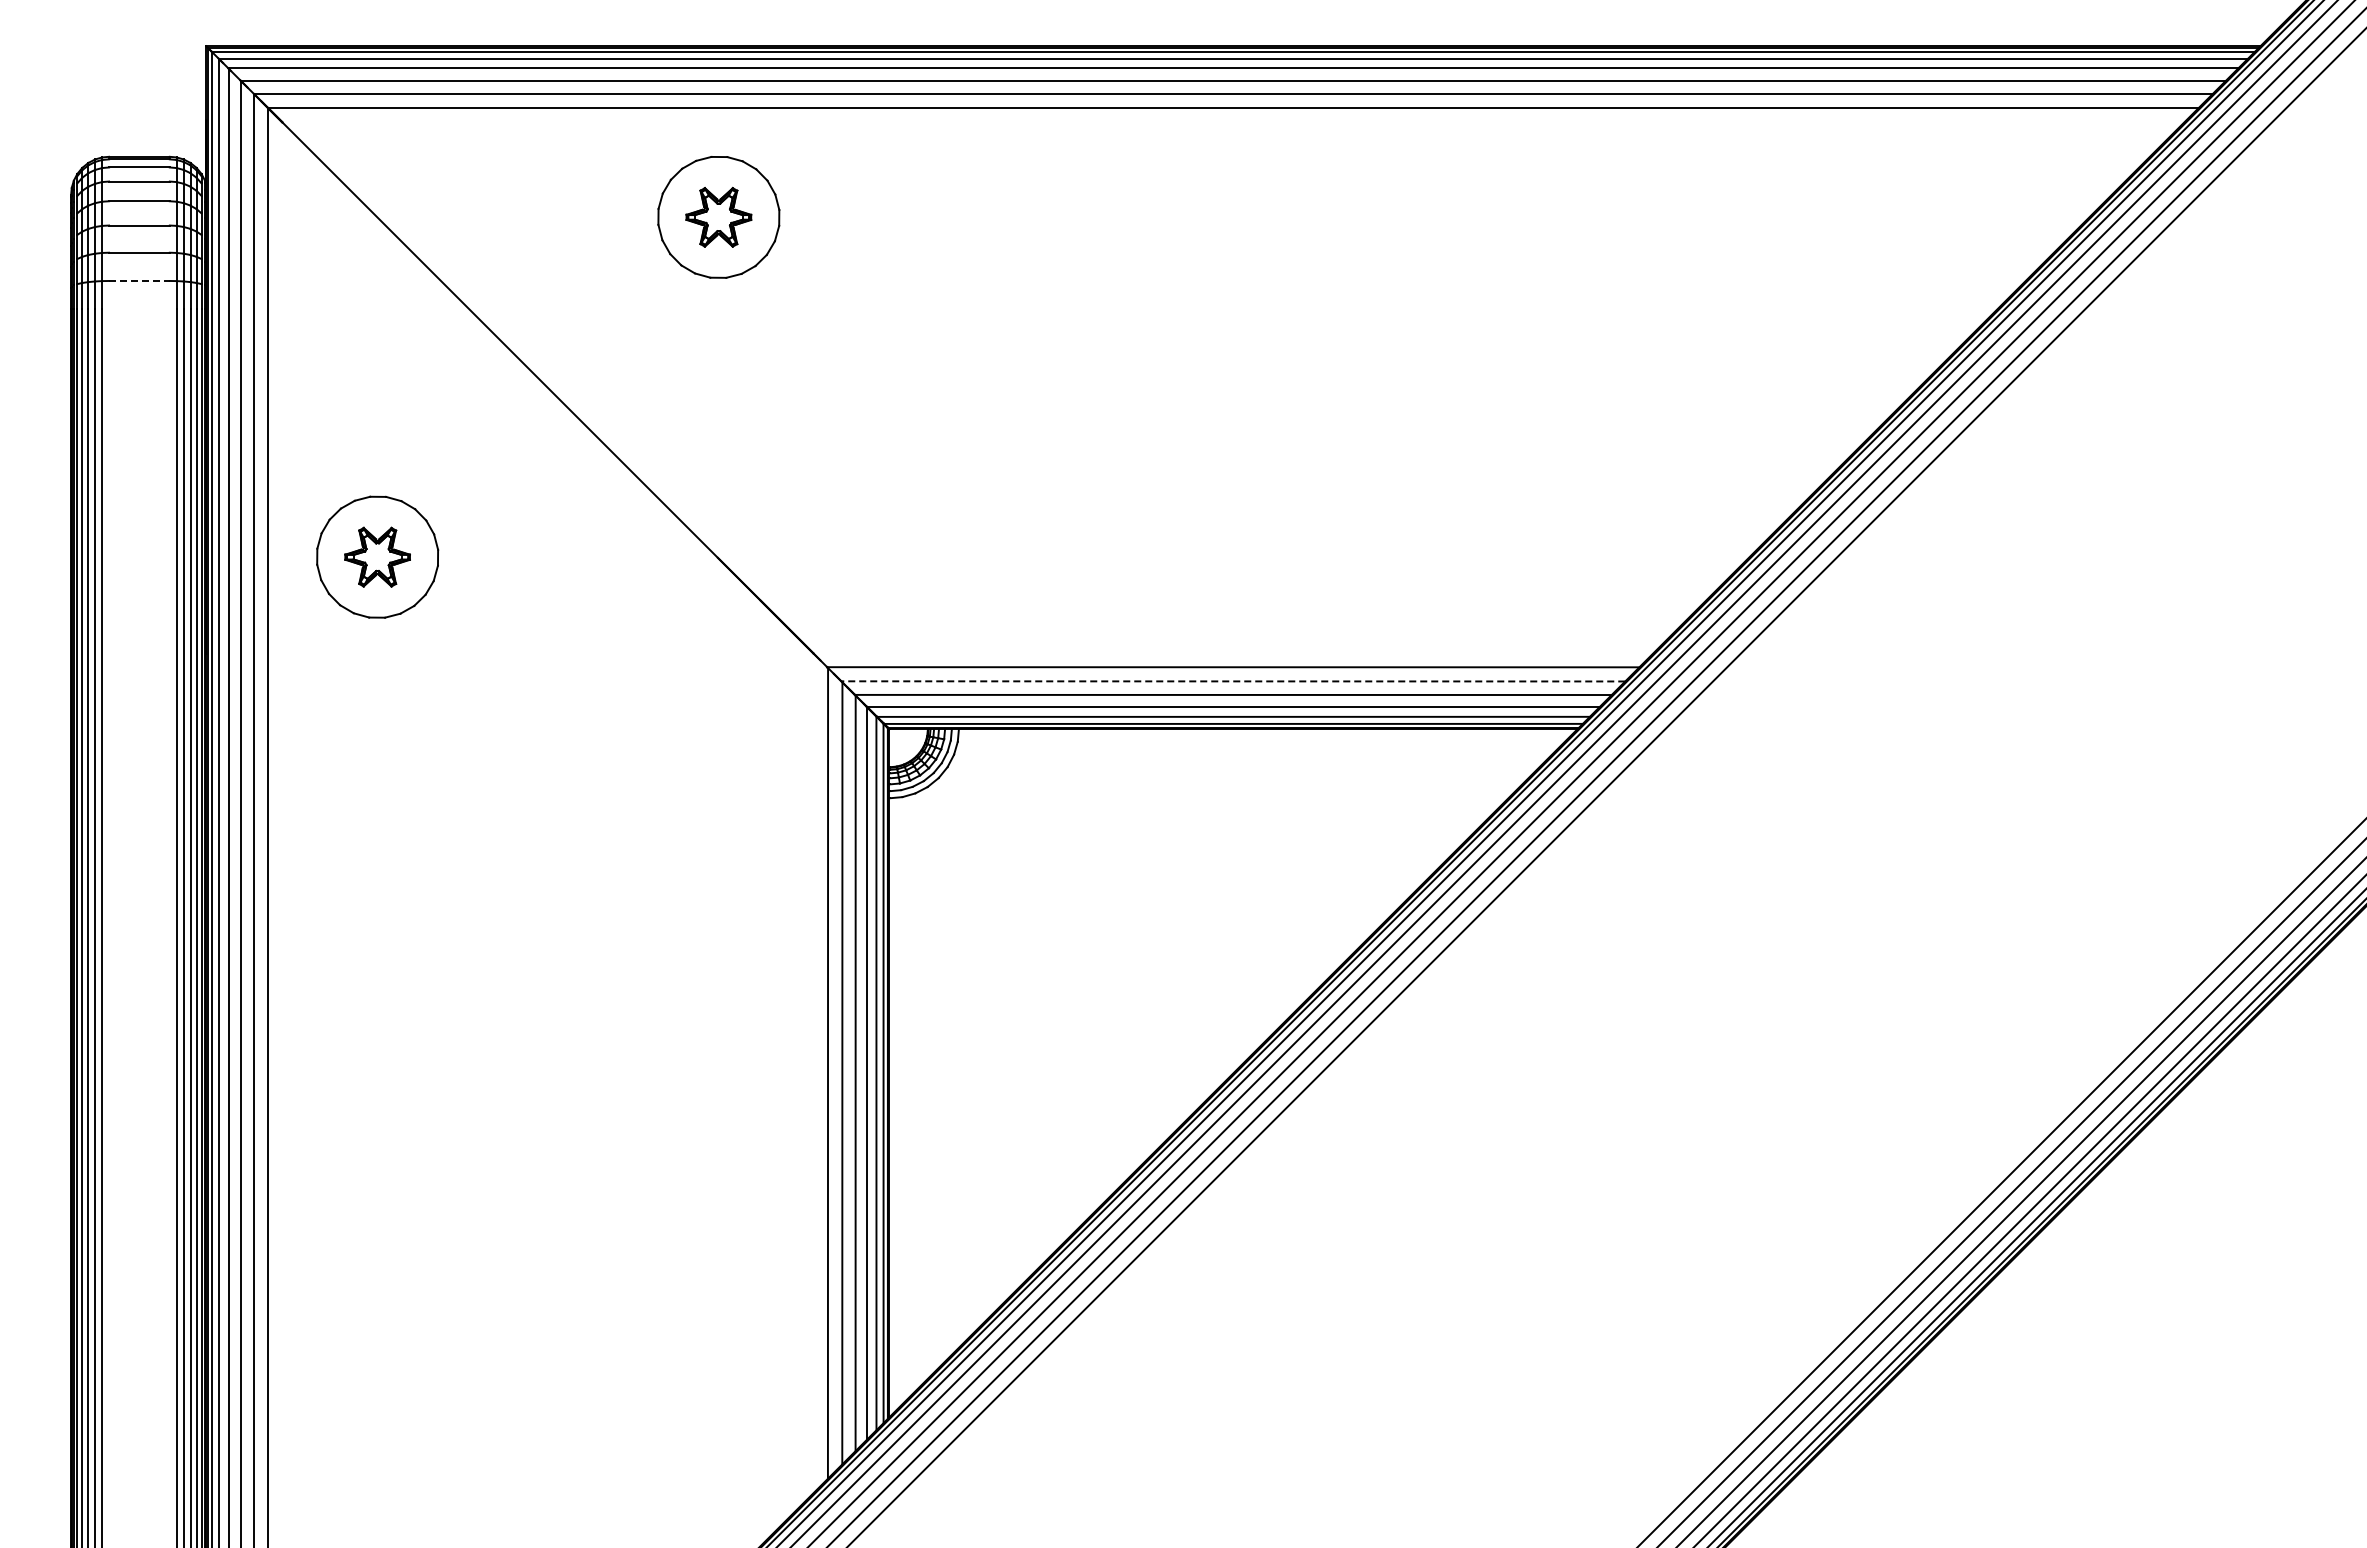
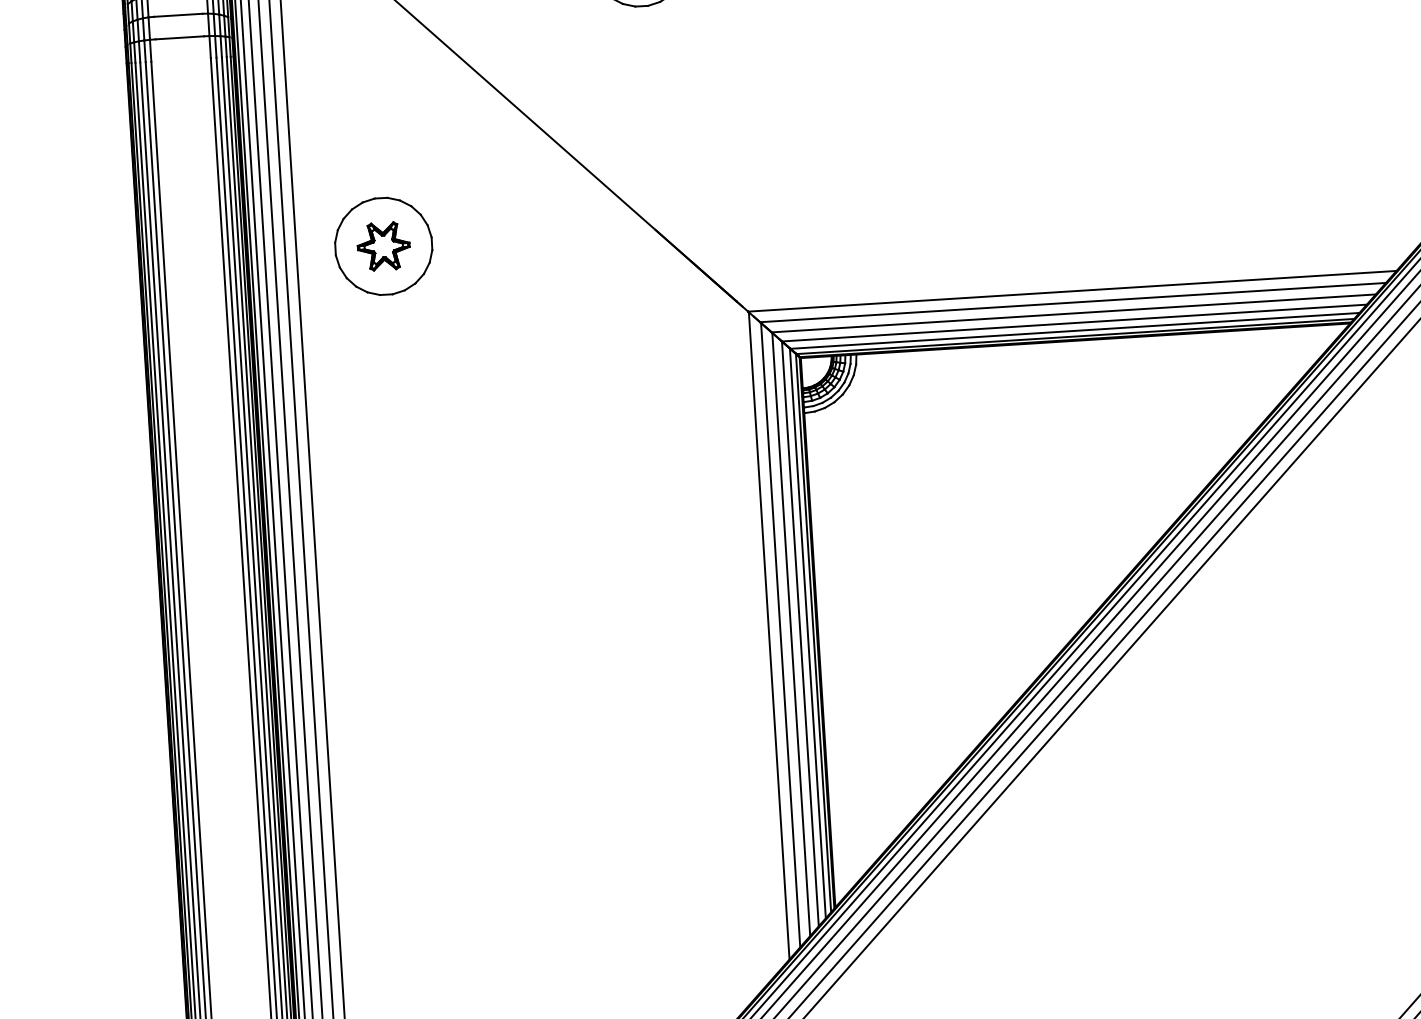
line: (139, 280) -> (179, 37), dashed -> solid
line: (1233, 681) -> (1073, 302), dashed -> solid

